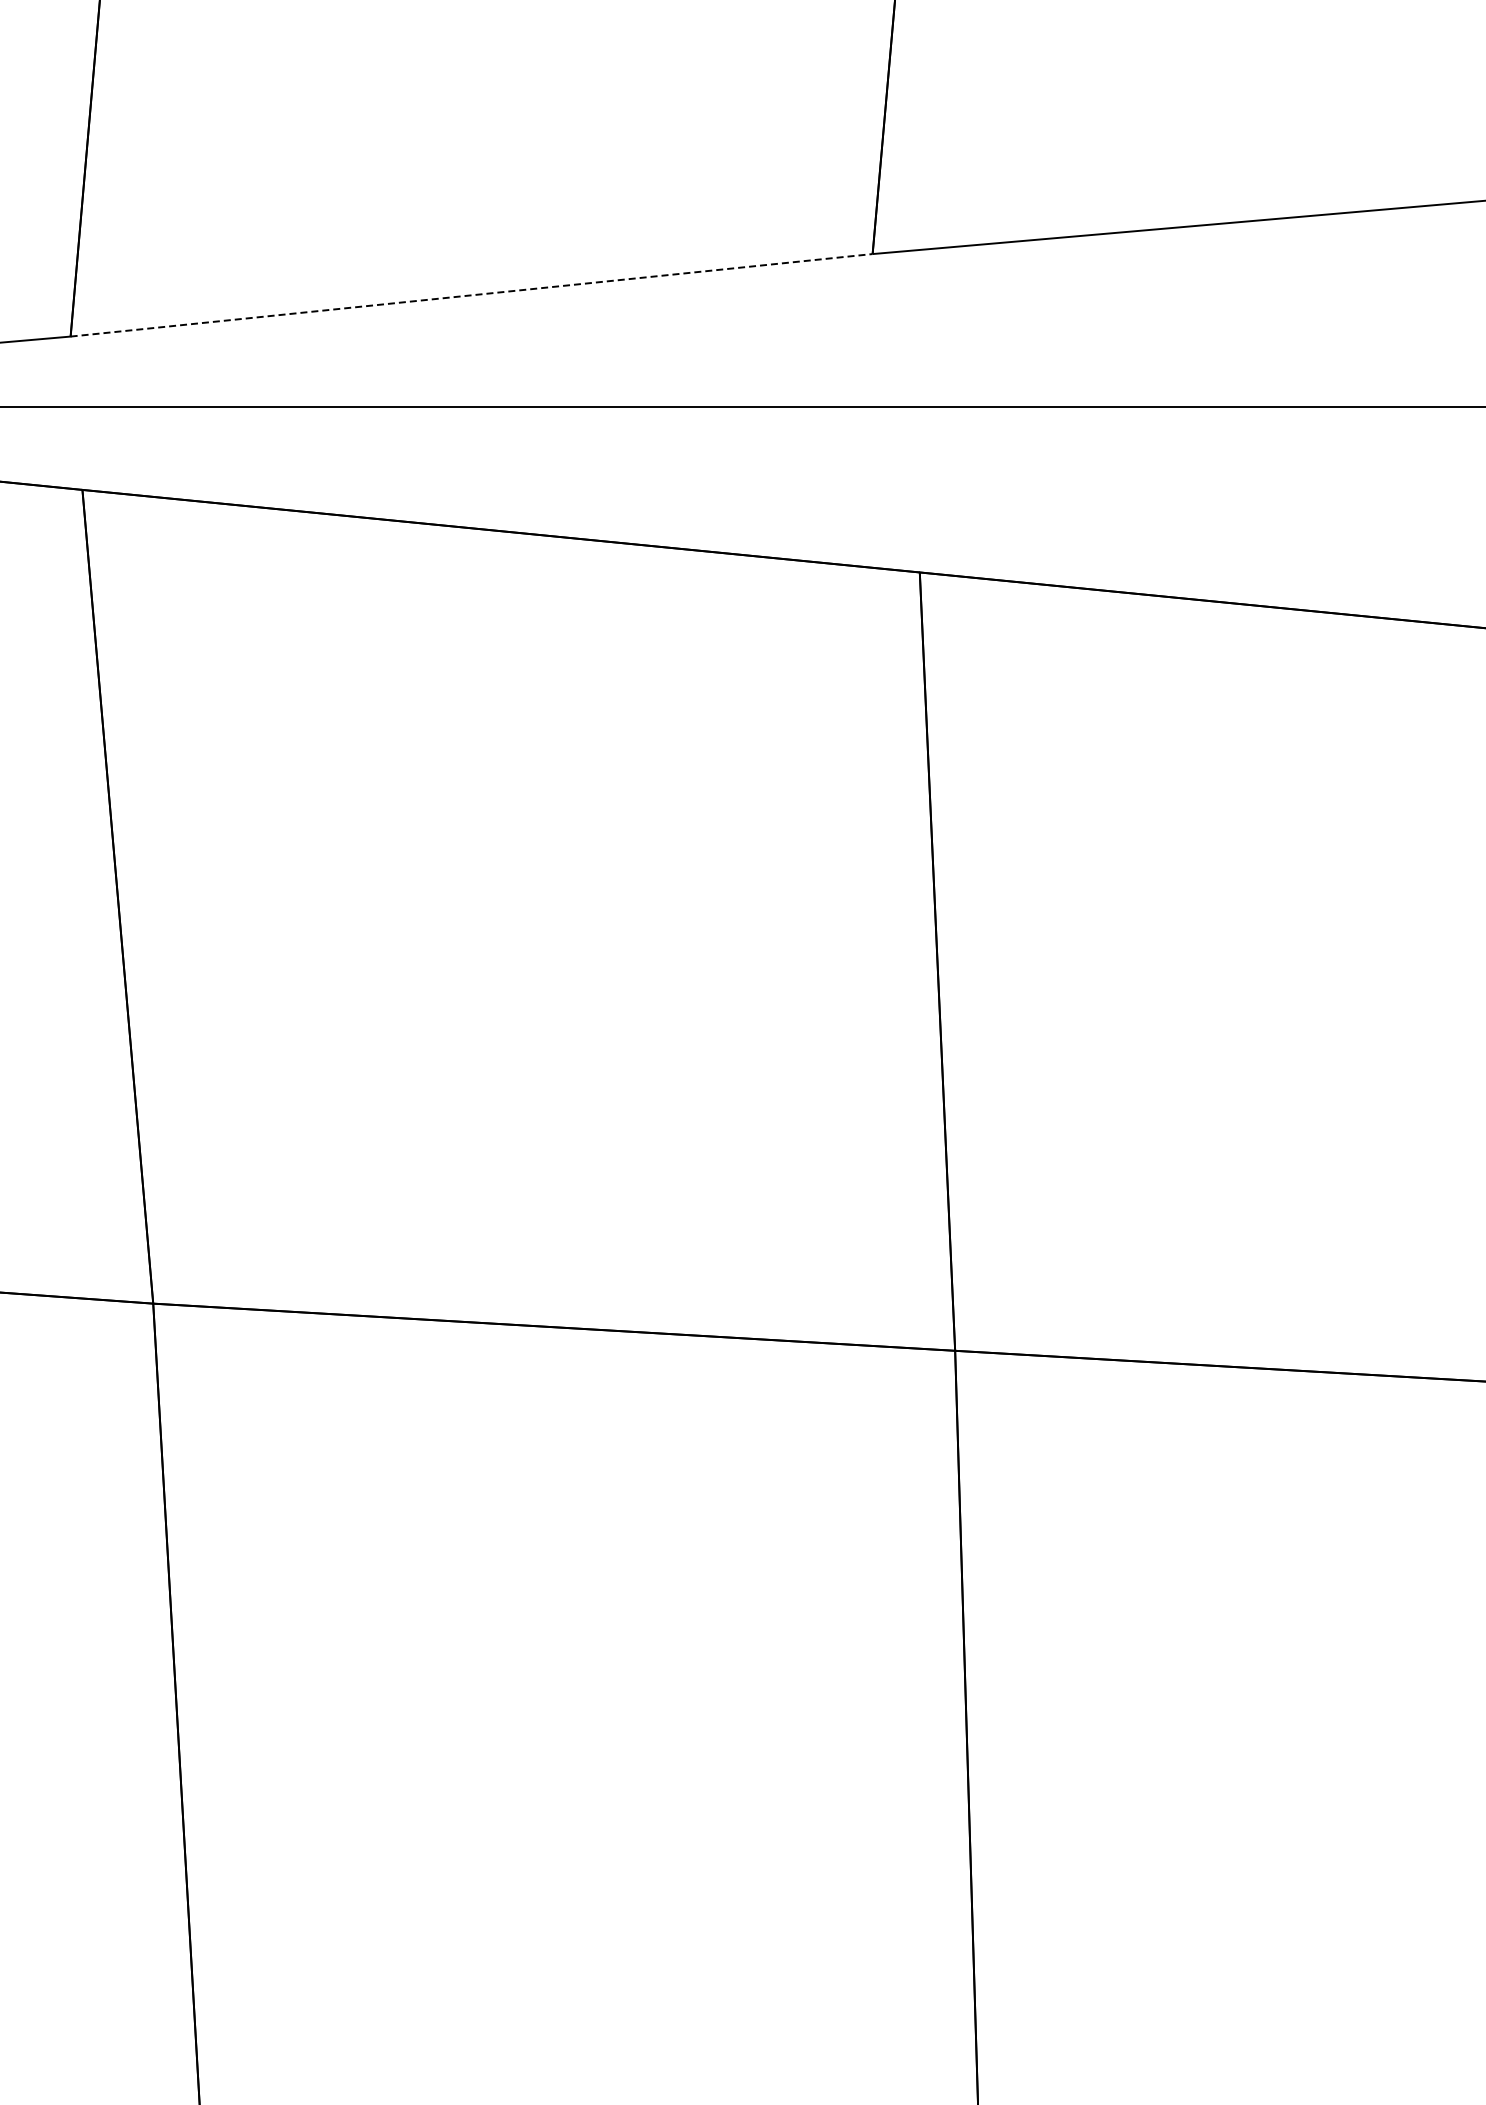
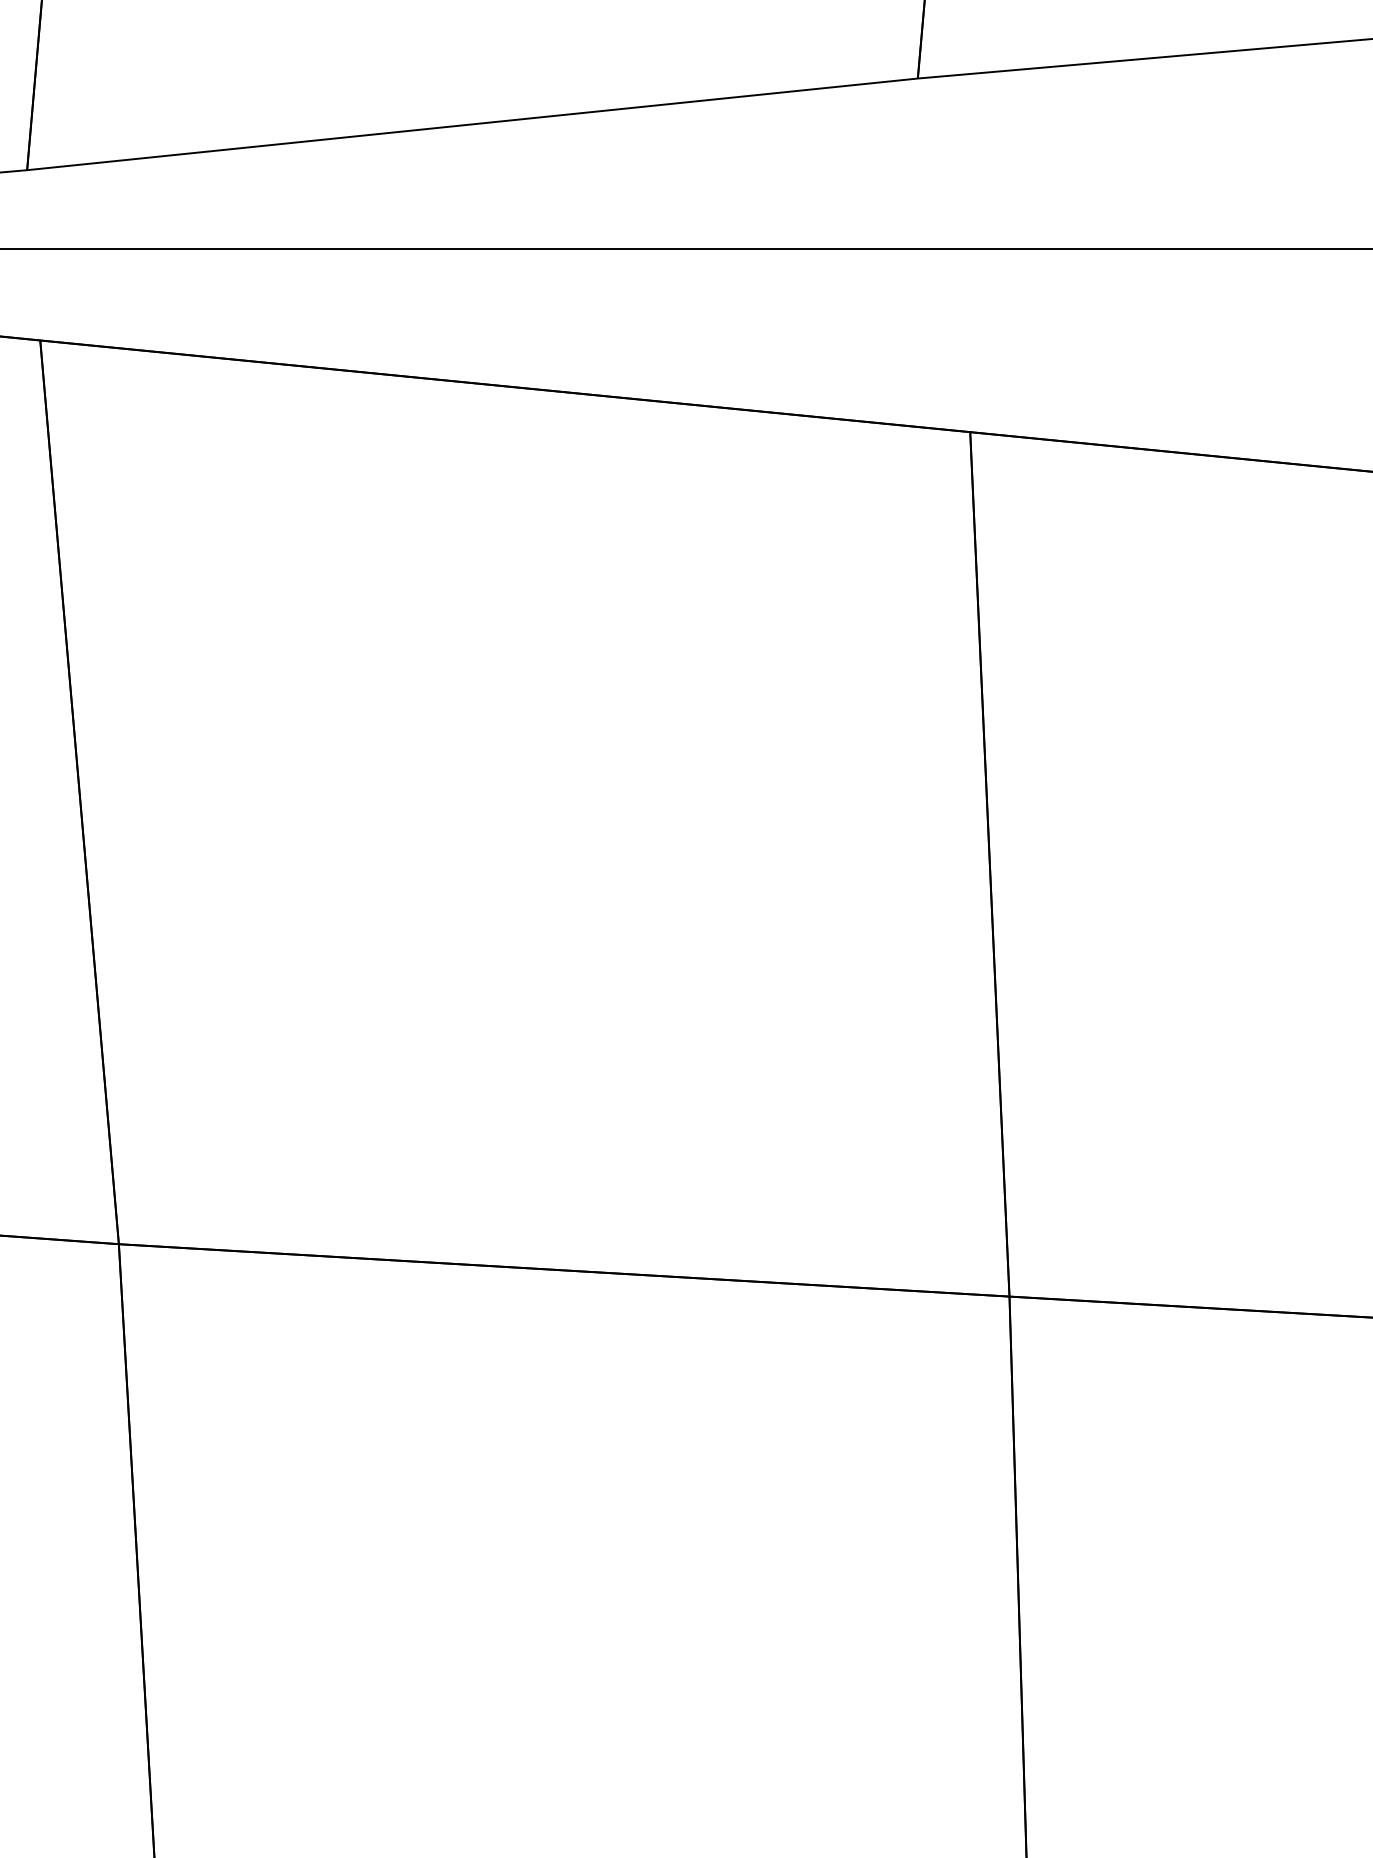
line: (472, 295) -> (473, 124), dashed -> solid

